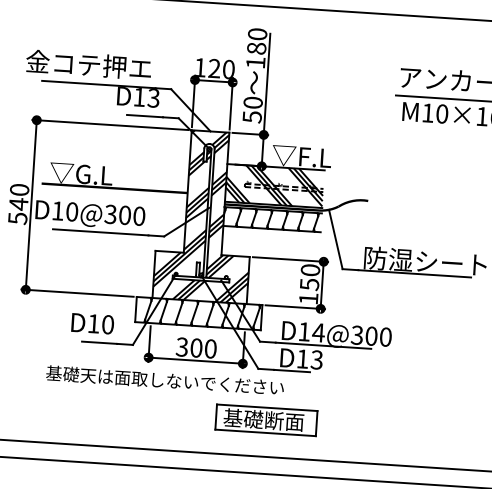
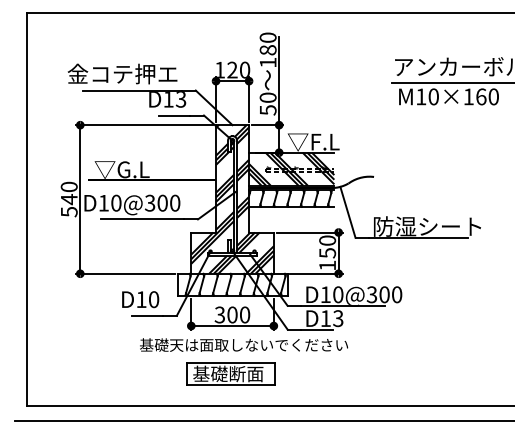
text: (317, 332) -> (337, 294), D14@300 -> D10@300
text: (165, 379) -> (244, 344), moved
part: (266, 419) -> (230, 373), moved

